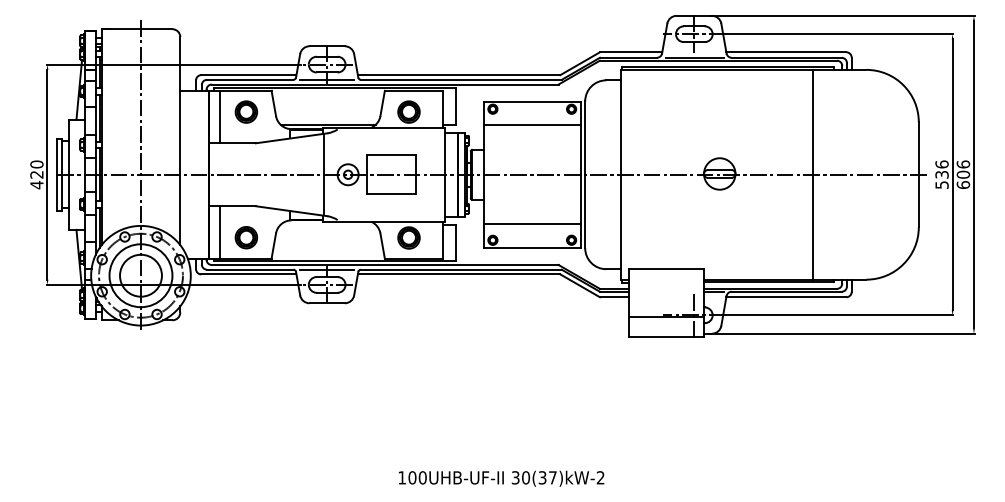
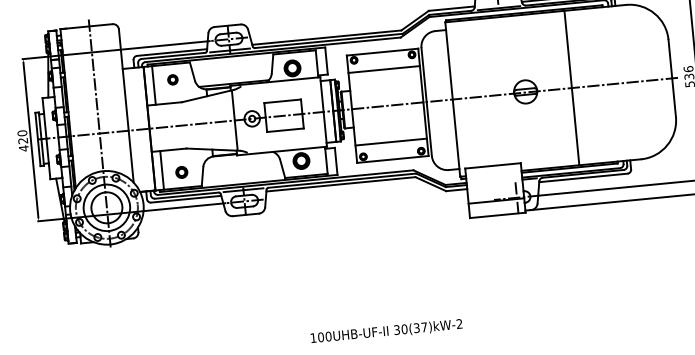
part: (246, 111) -> (172, 79), size x0.6
line: (812, 174) -> (571, 87), moved
part: (246, 237) -> (181, 172), size x0.7

